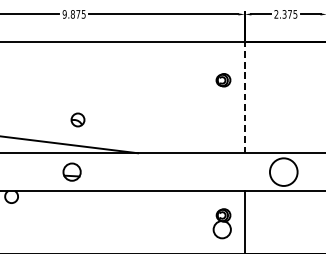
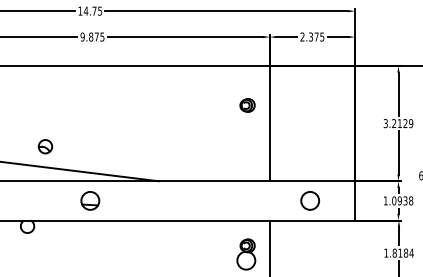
line: (244, 97) -> (269, 123), dashed -> solid
part: (78, 119) -> (45, 146), moved
circle: (284, 171) -> (310, 200), size x0.62

